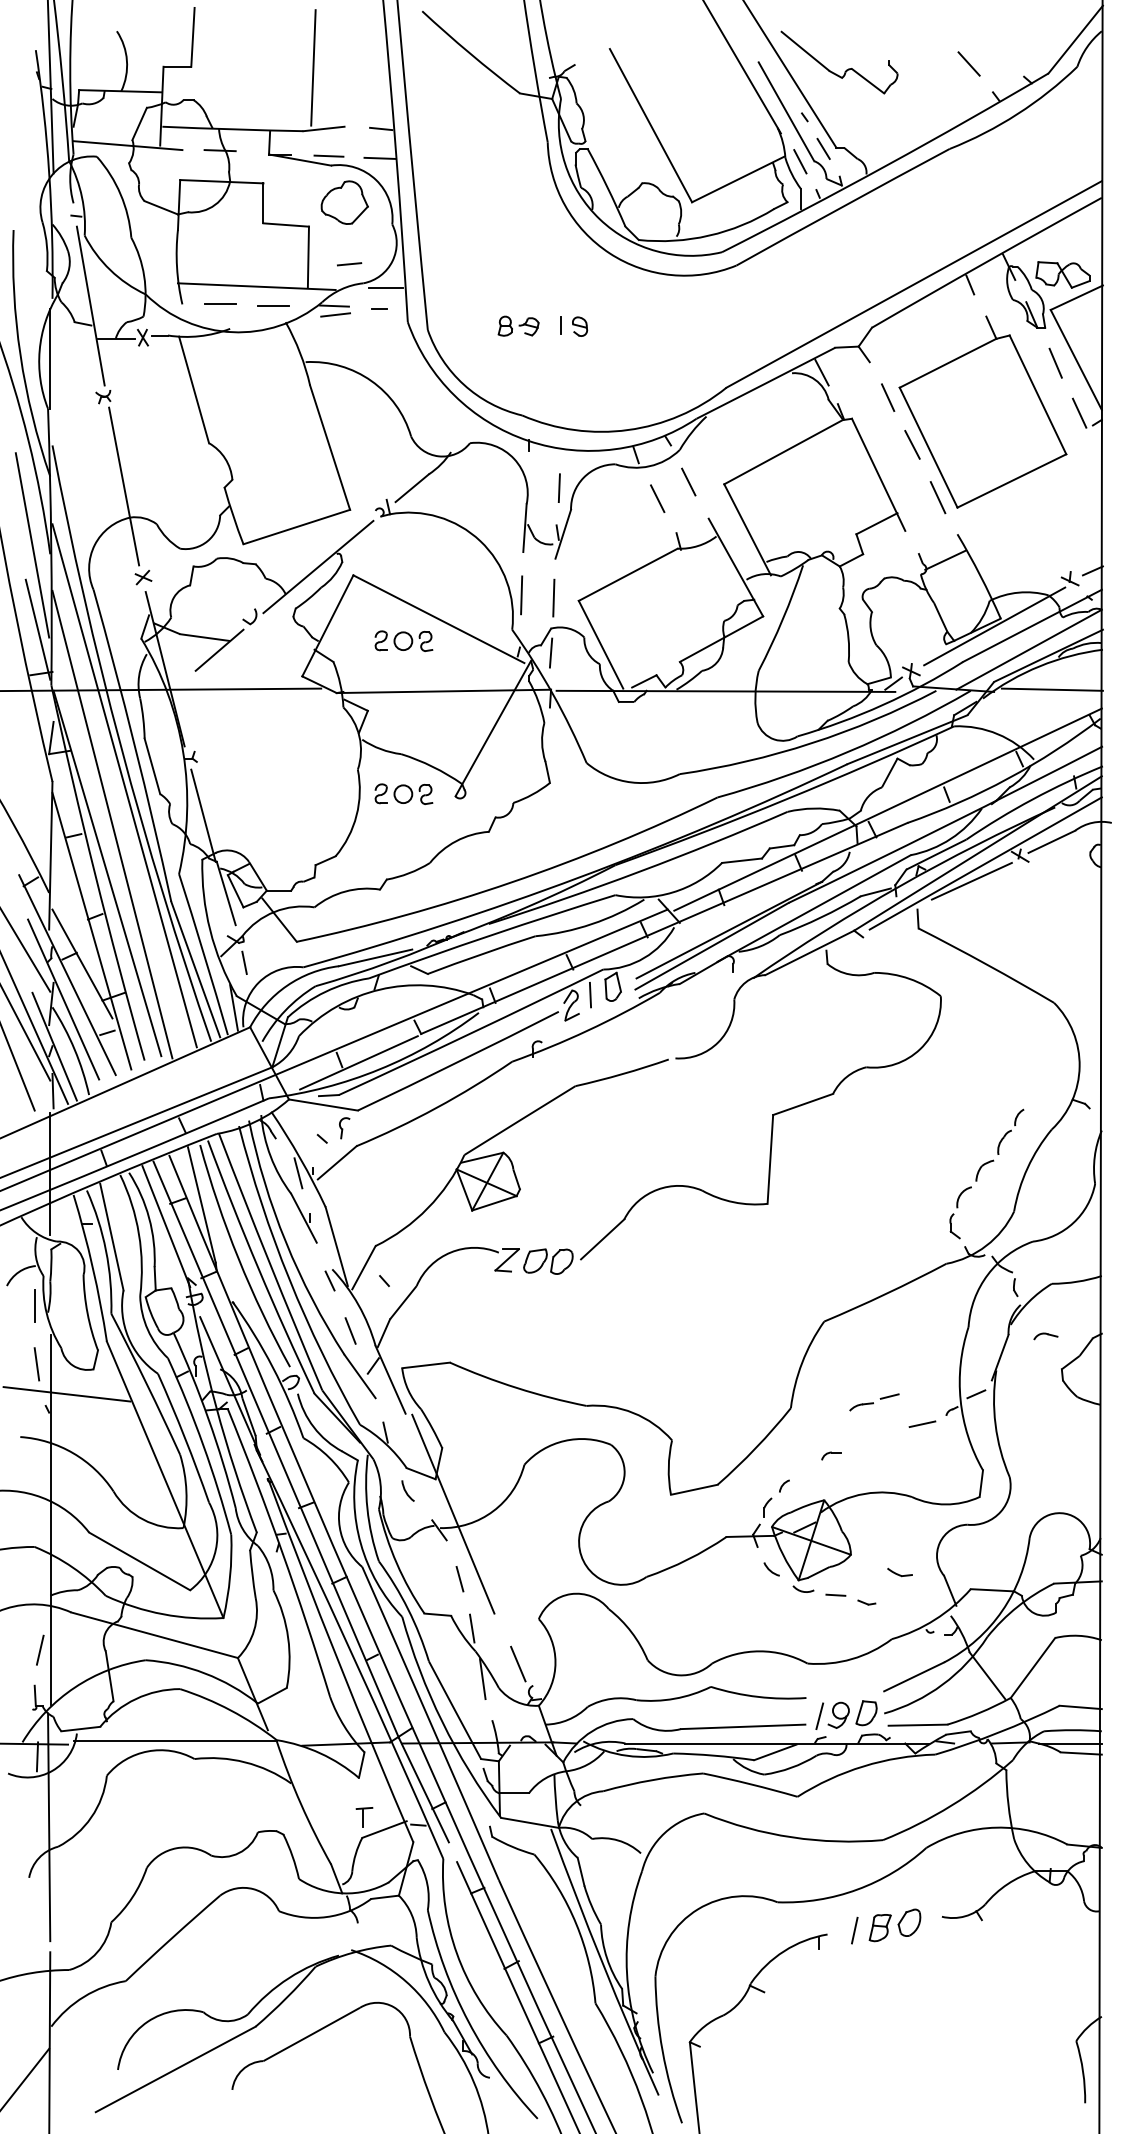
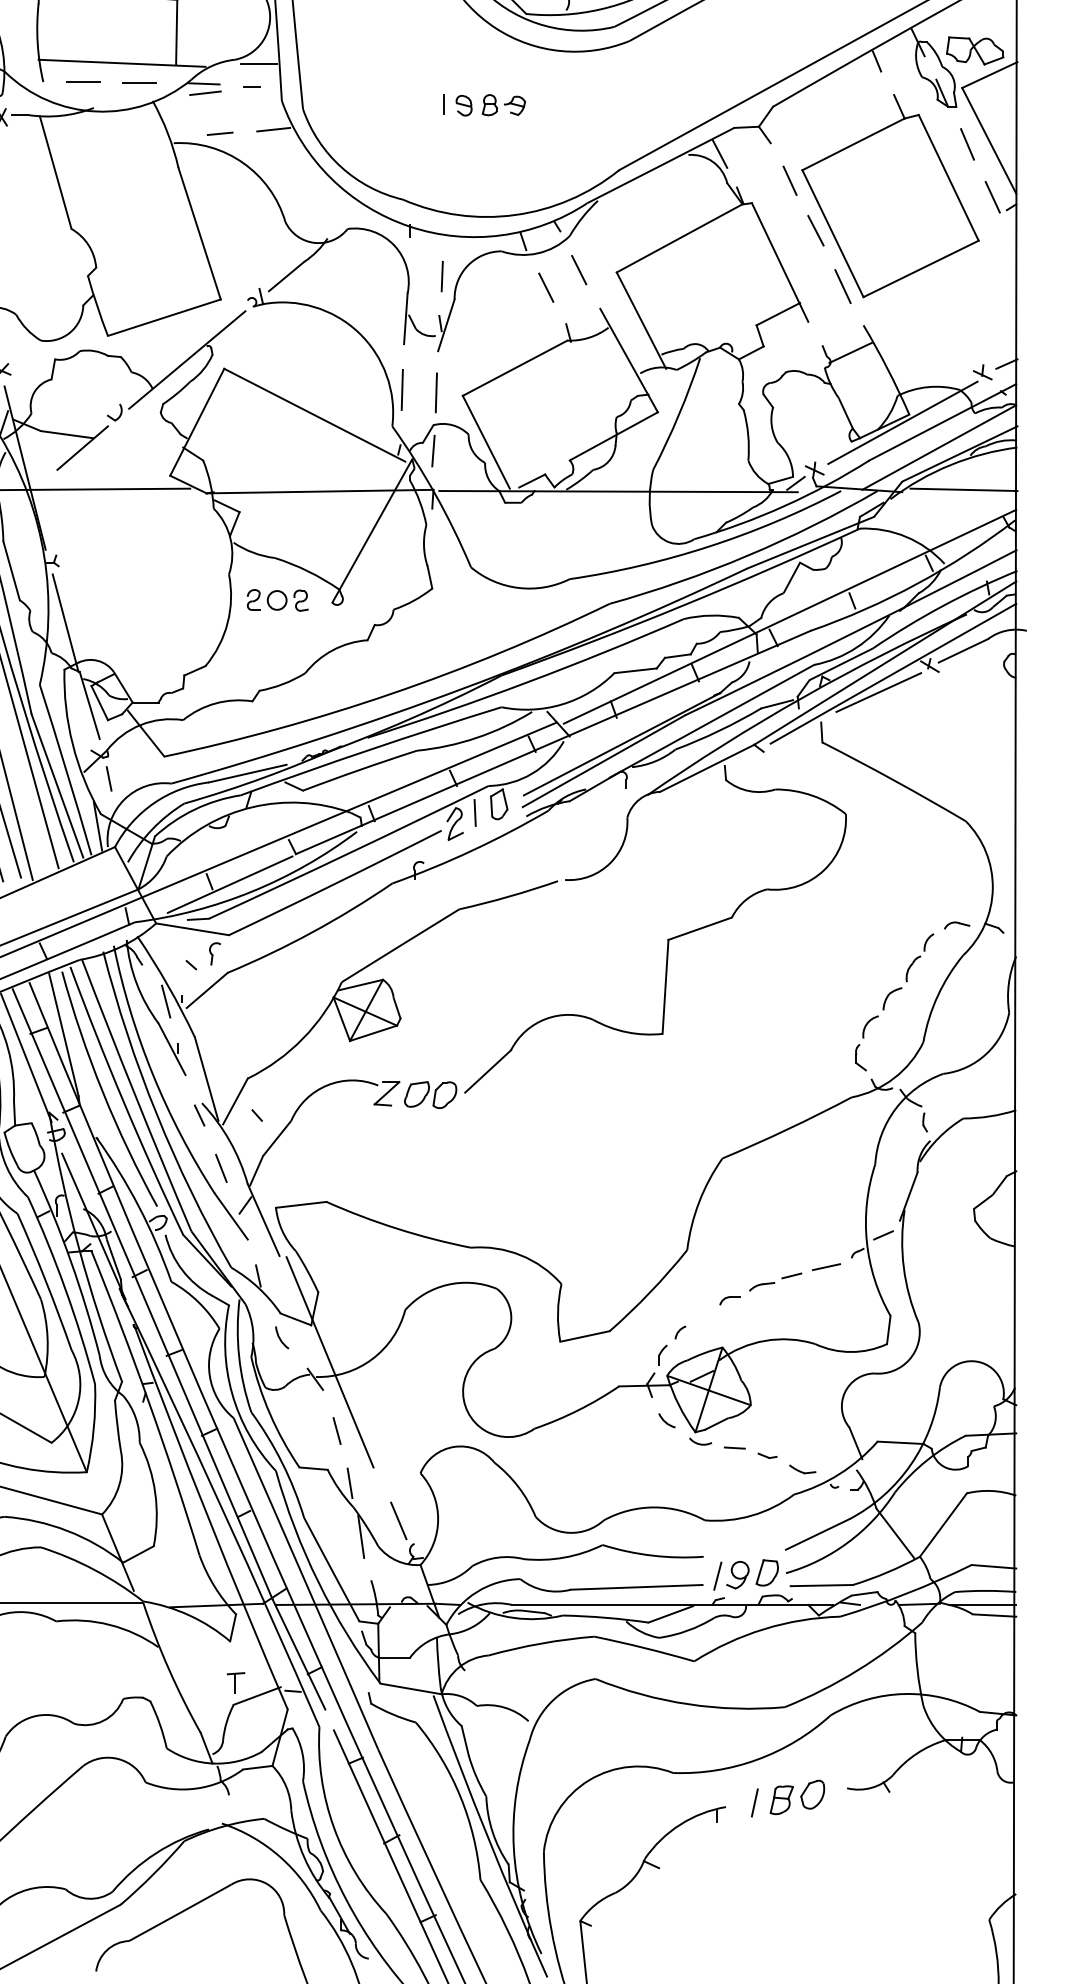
line: (349, 264) -> (220, 134), moved
part: (518, 325) -> (503, 104), moved
line: (399, 349) -> (273, 129), added
part: (403, 640) -> (277, 437), removed
part: (1045, 1336) -> (956, 925), moved
part: (874, 1402) -> (775, 1282), moved
part: (899, 1572) -> (802, 1469), moved

